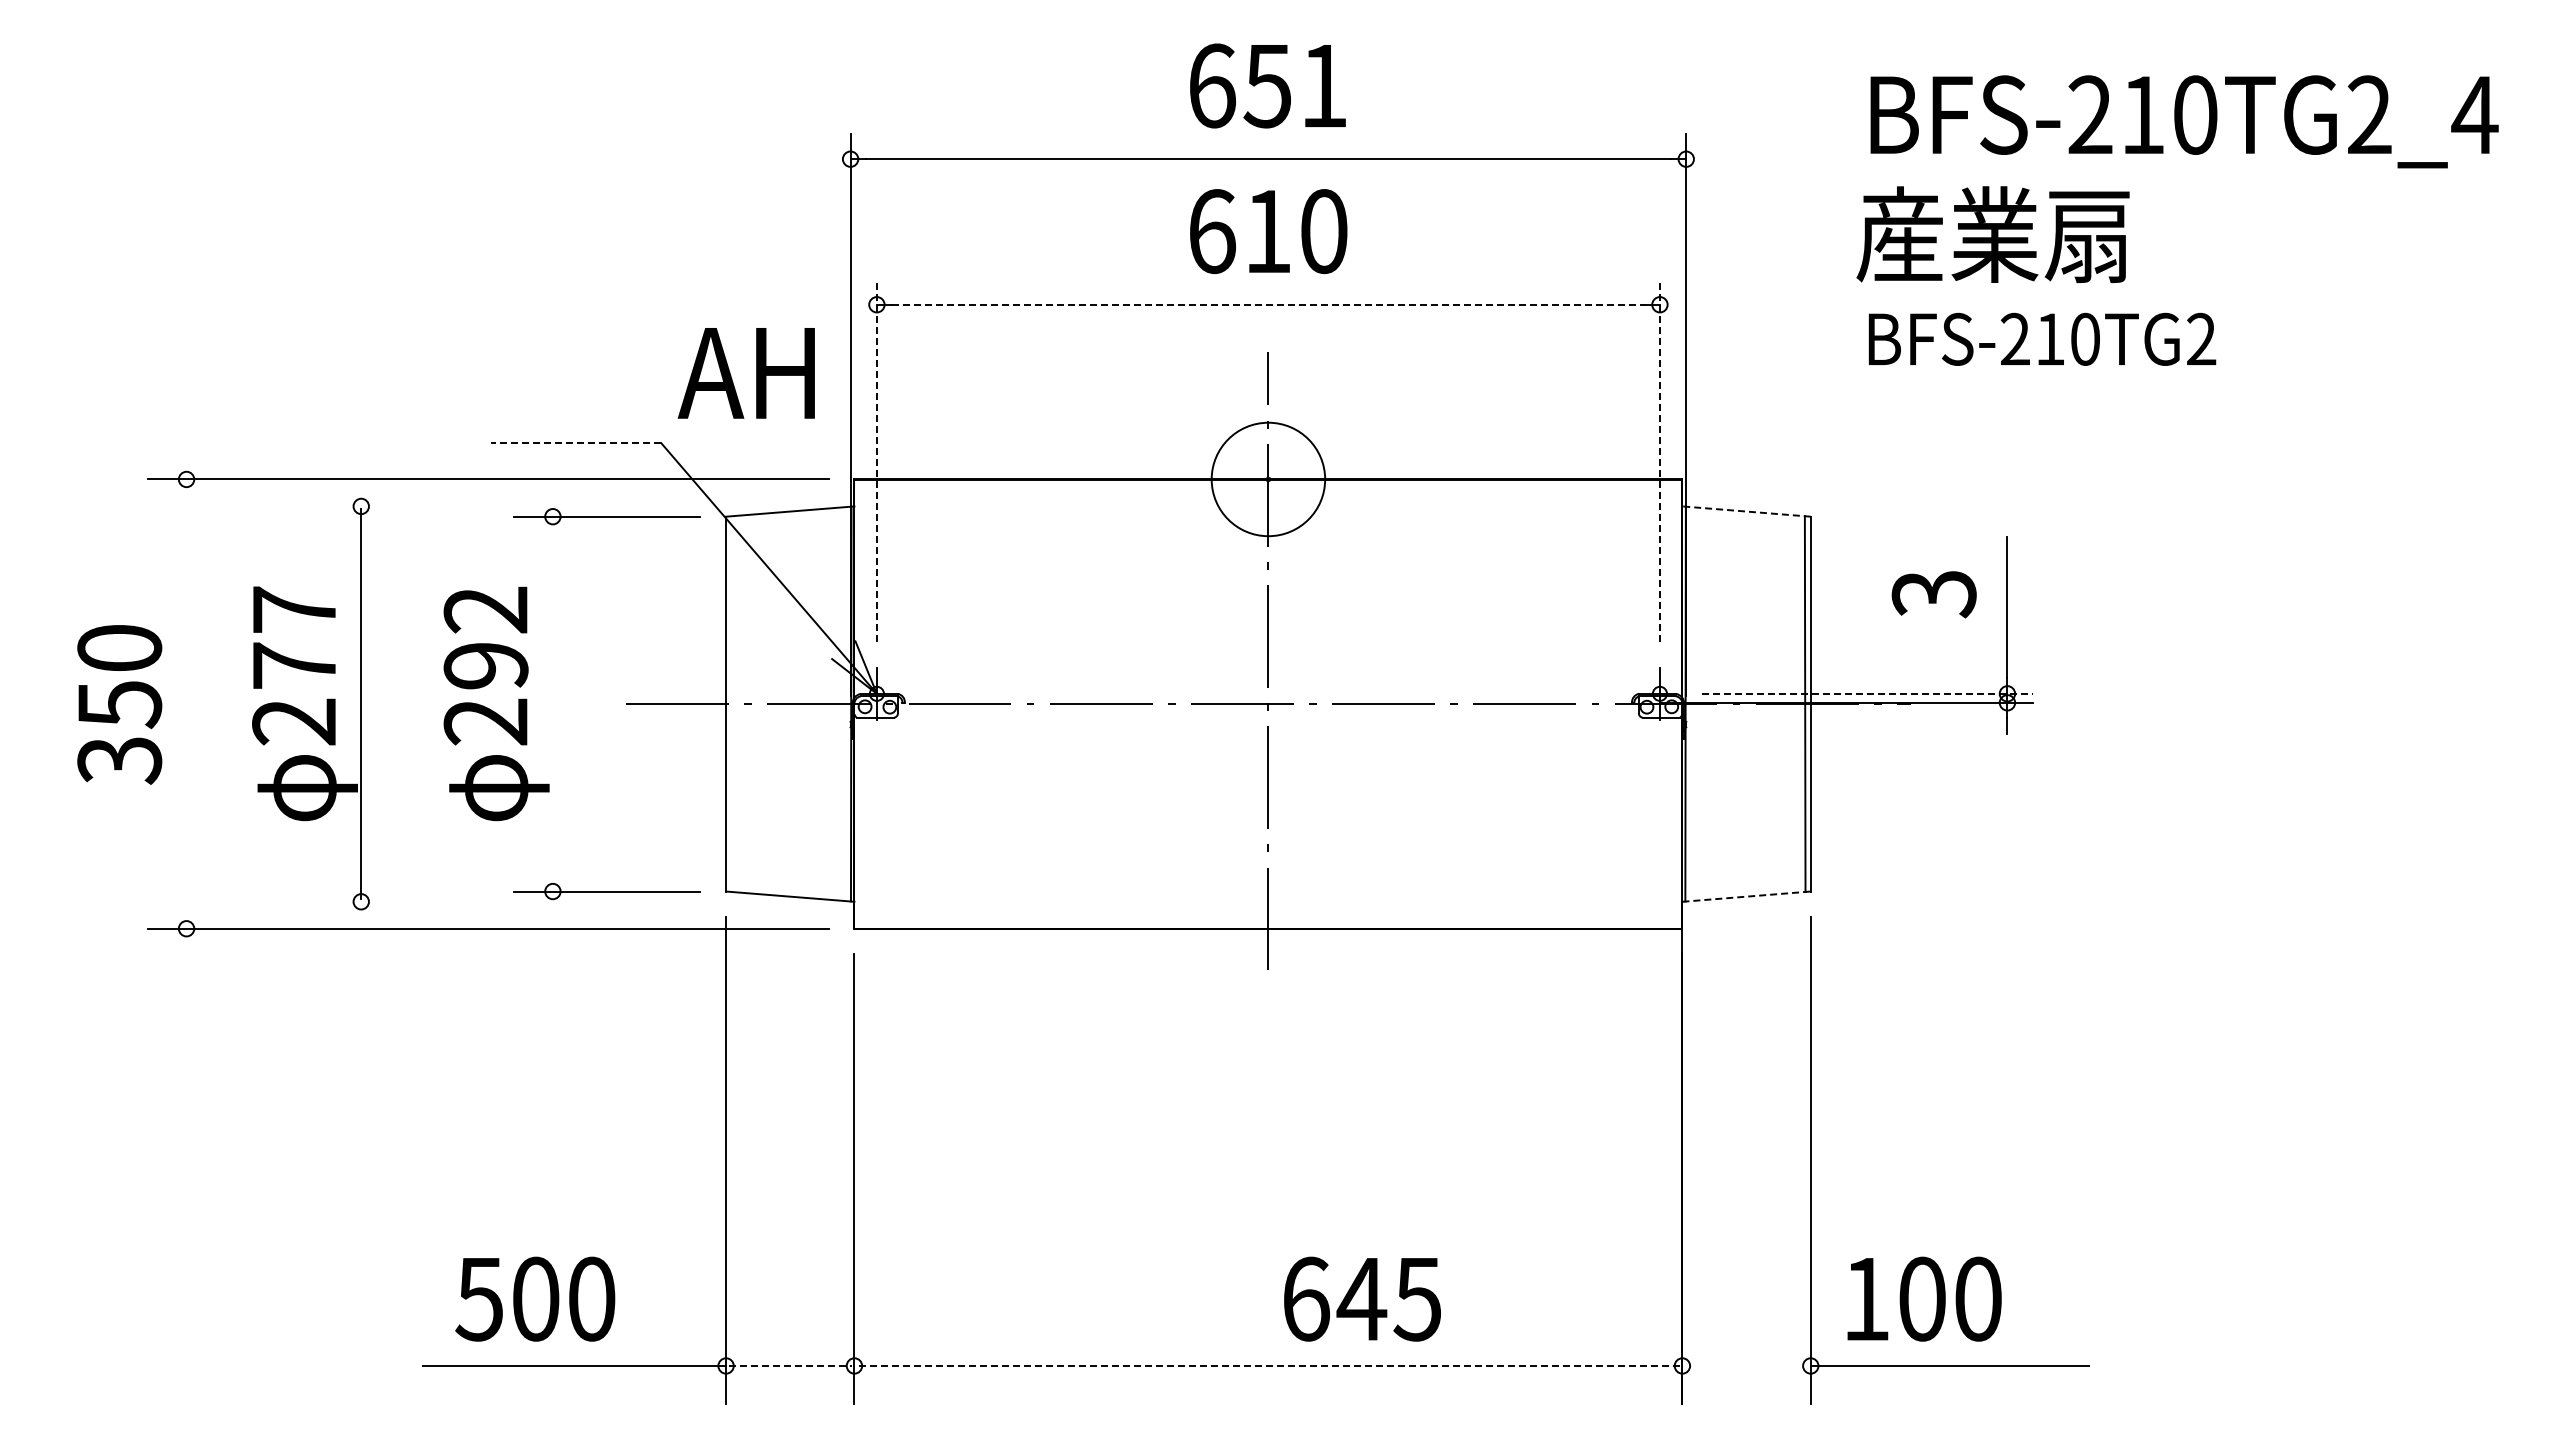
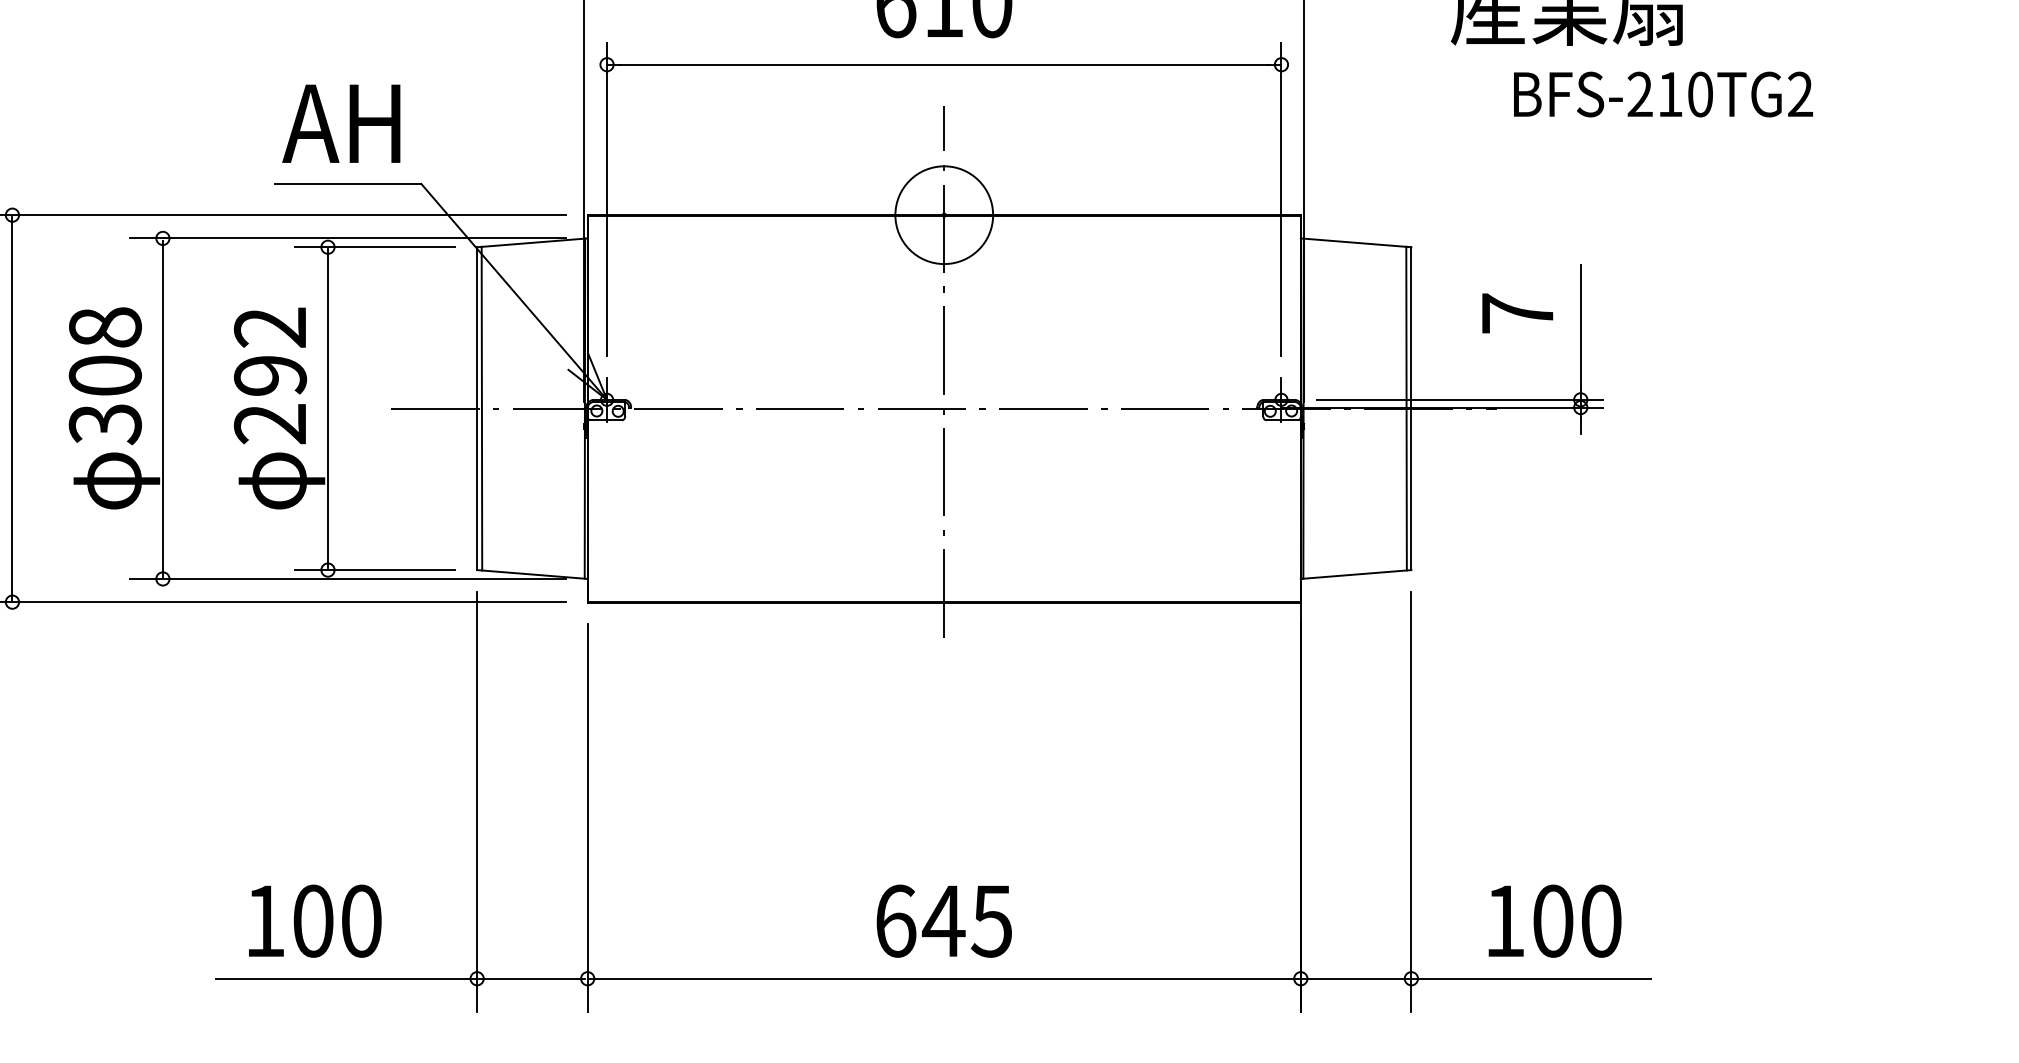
line: (1268, 304) -> (944, 64), dashed -> solid
text: (2042, 338) -> (1663, 93), moved
text: (745, 373) -> (340, 123), moved
line: (576, 443) -> (348, 184), dashed -> solid
line: (876, 460) -> (606, 198), dashed -> solid
line: (1659, 460) -> (1281, 198), dashed -> solid
line: (575, 506) -> (347, 238), added
line: (1746, 511) -> (1356, 242), dashed -> solid
text: (1933, 594) -> (1517, 314), 3 -> 7
text: (294, 666) -> (105, 376), 277 -> 308
line: (1867, 693) -> (1460, 399), dashed -> solid
line: (552, 703) -> (327, 408), added
line: (186, 704) -> (12, 409), added
line: (731, 704) -> (481, 409), added
line: (1747, 896) -> (1356, 574), dashed -> solid
line: (575, 901) -> (347, 578), added
text: (1362, 1298) -> (944, 920), moved
text: (1924, 1298) -> (1554, 920), moved
text: (478, 1299) -> (263, 921), 500 -> 100
line: (790, 1365) -> (532, 978), dashed -> solid
line: (1267, 1365) -> (943, 978), dashed -> solid
line: (1746, 1365) -> (1356, 978), added

